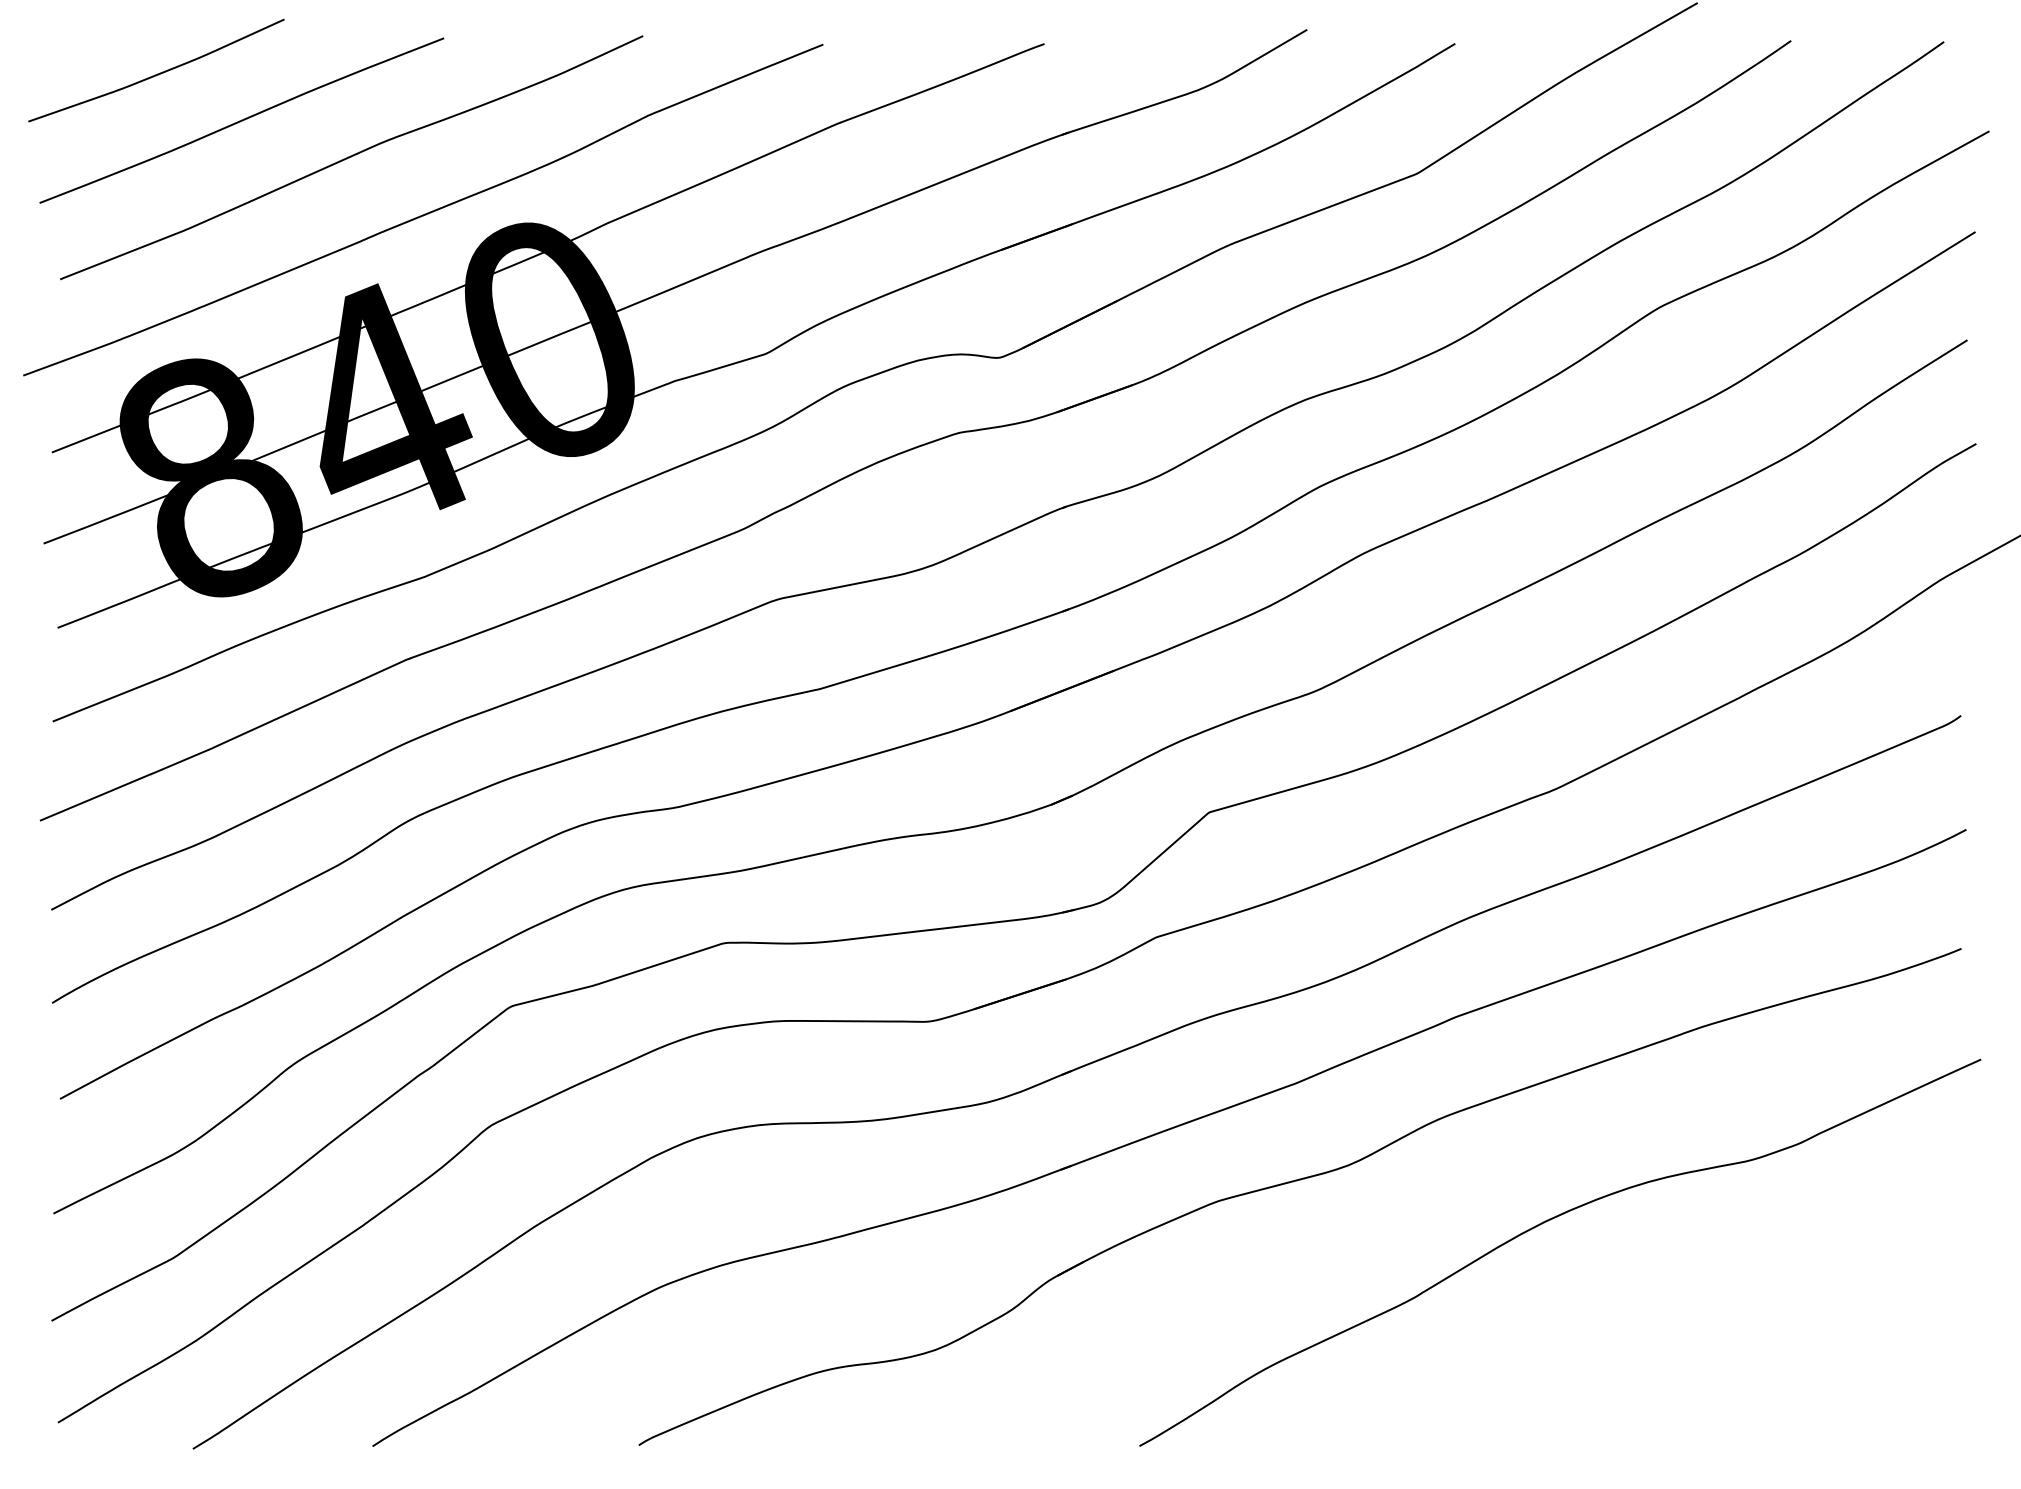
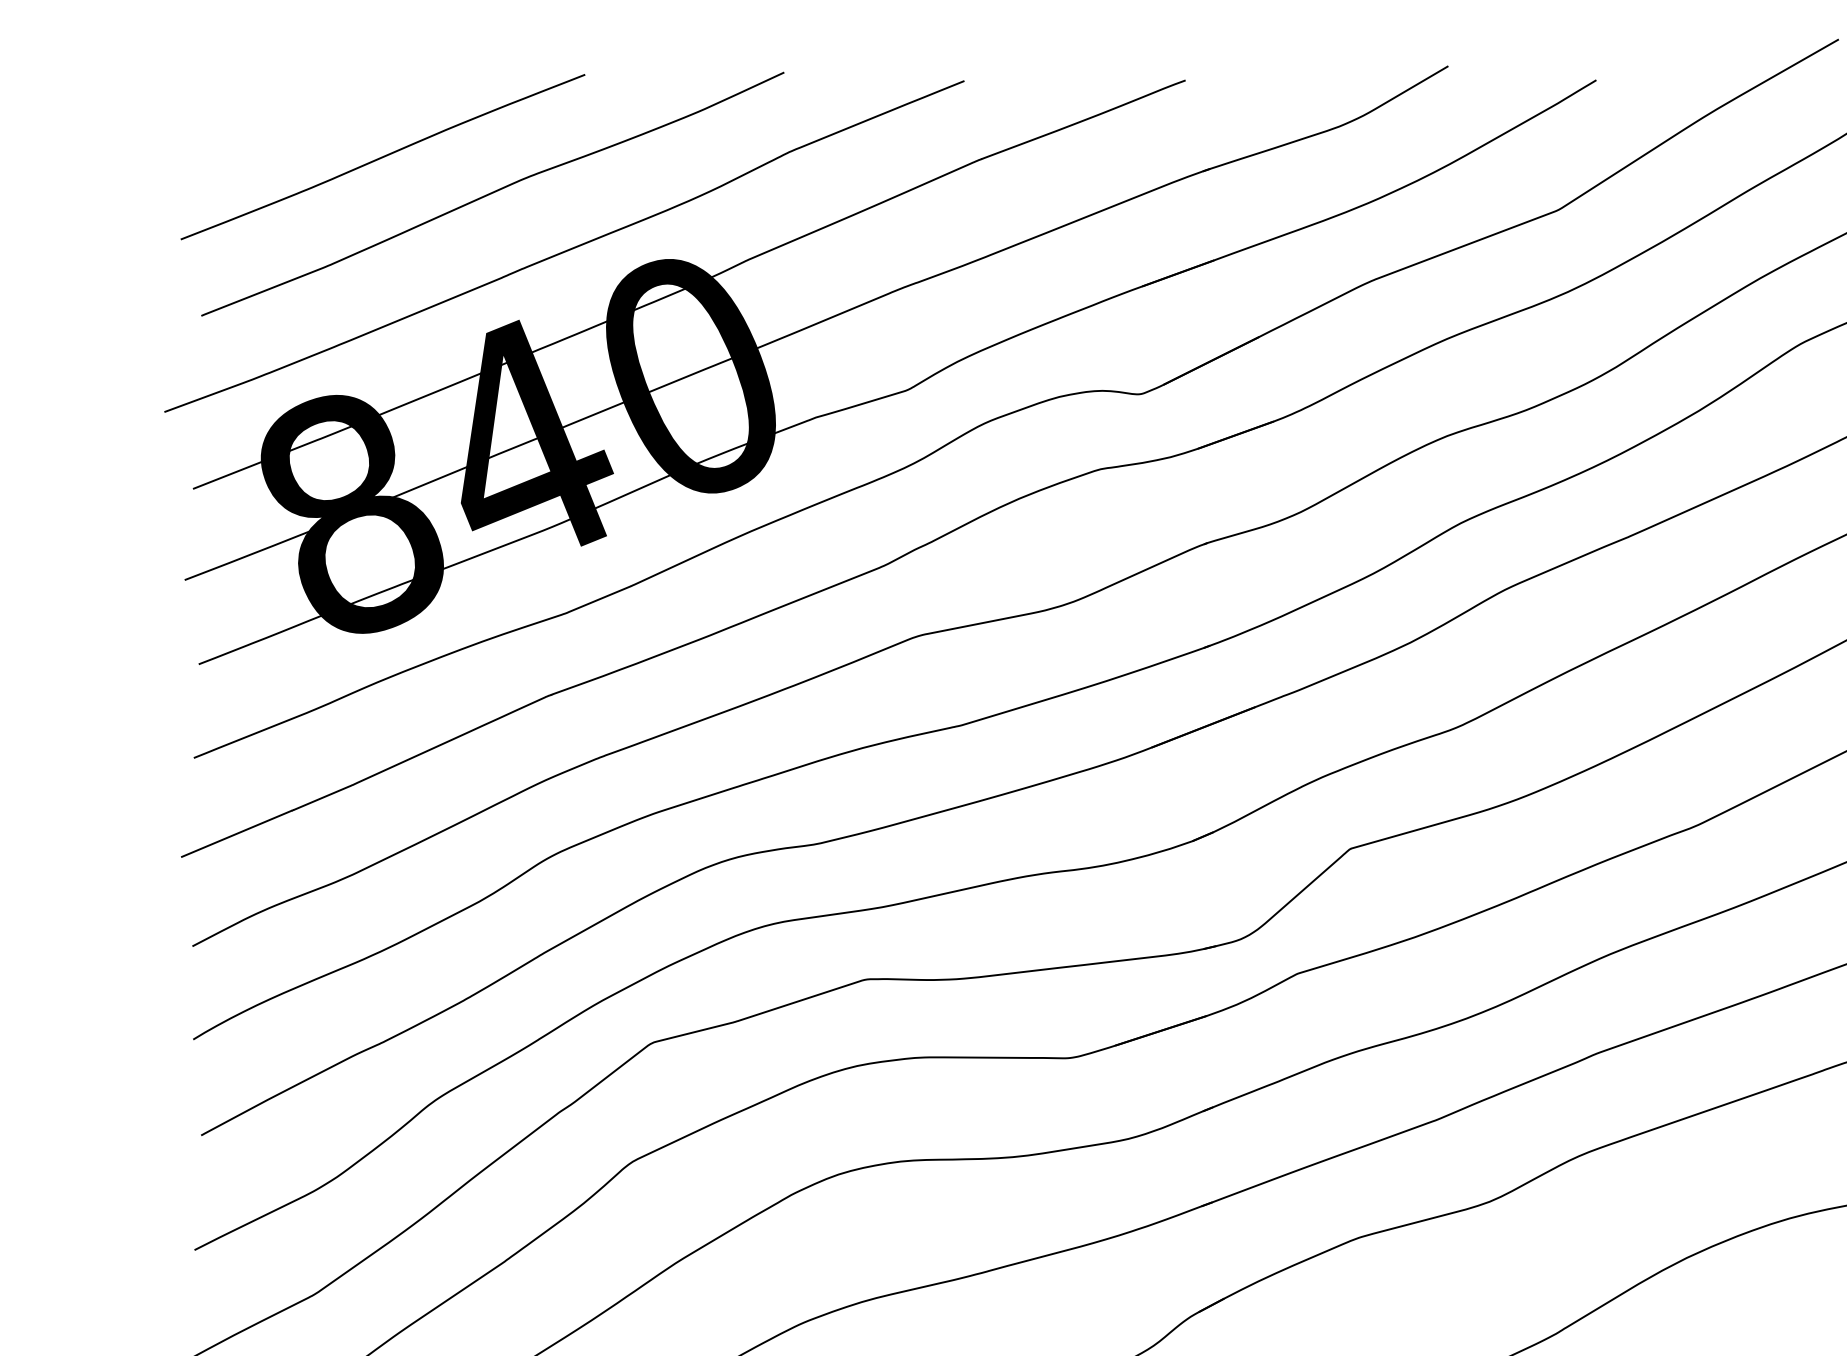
curve: (157, 73) -> (298, 109), removed

